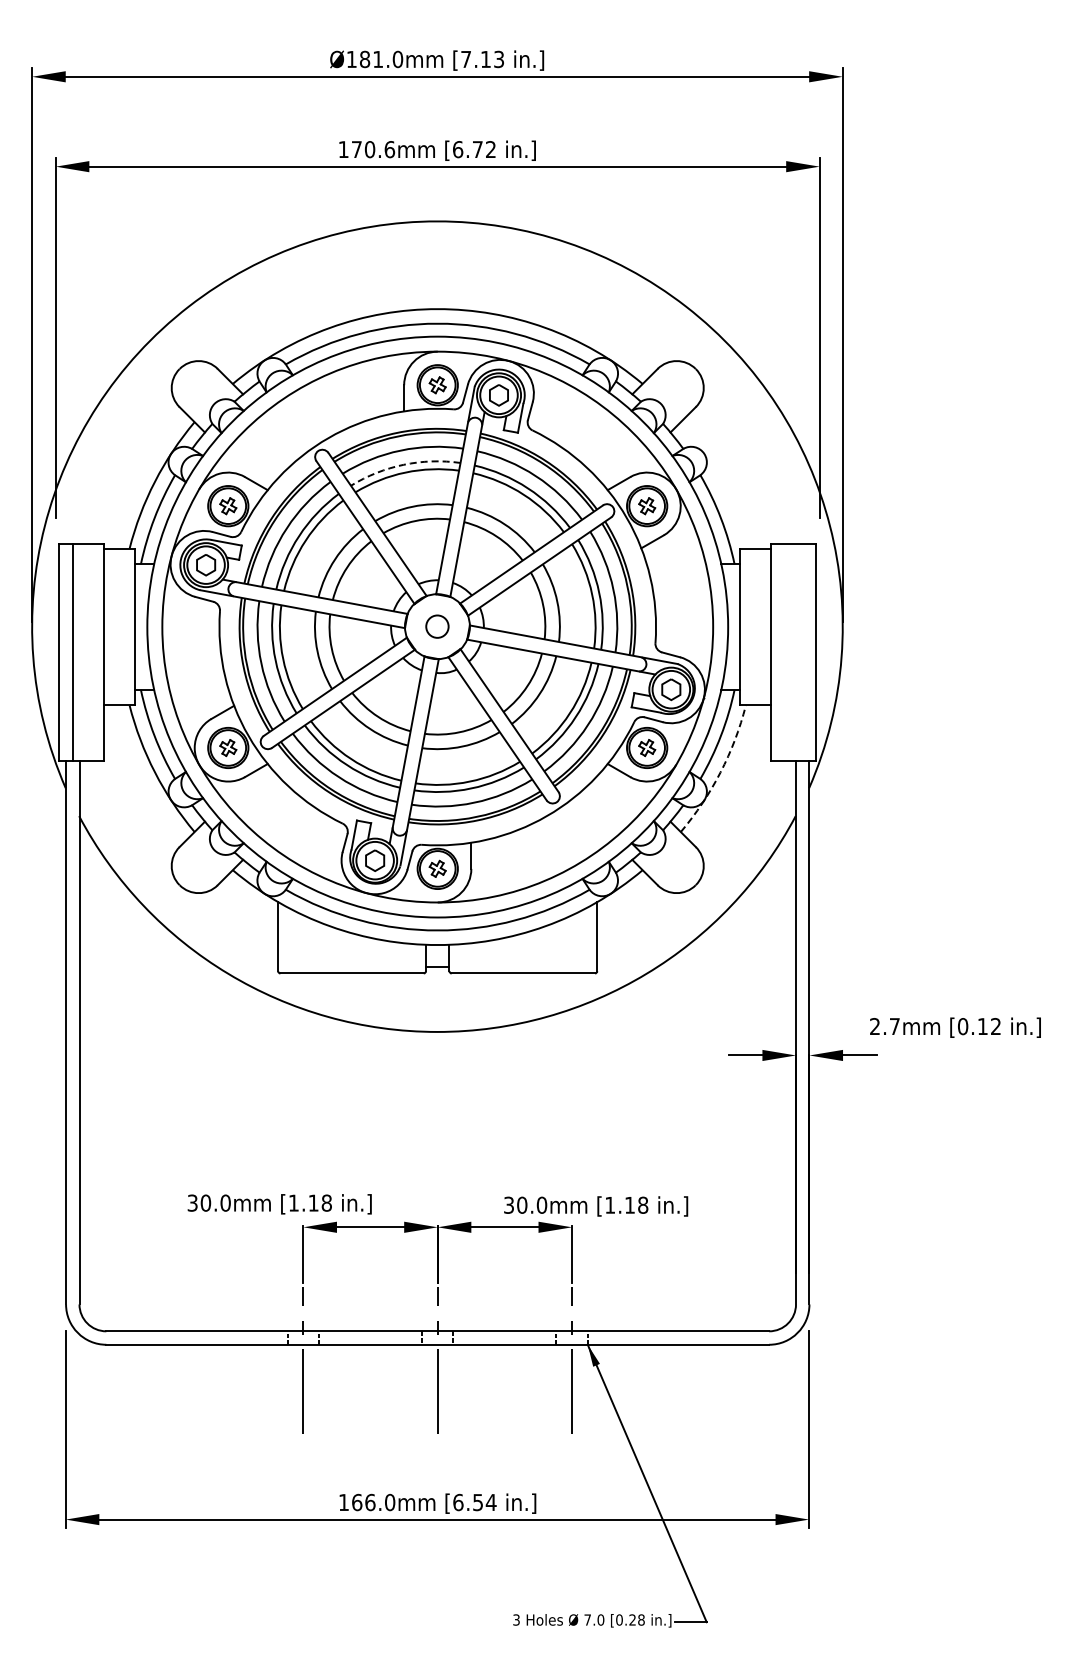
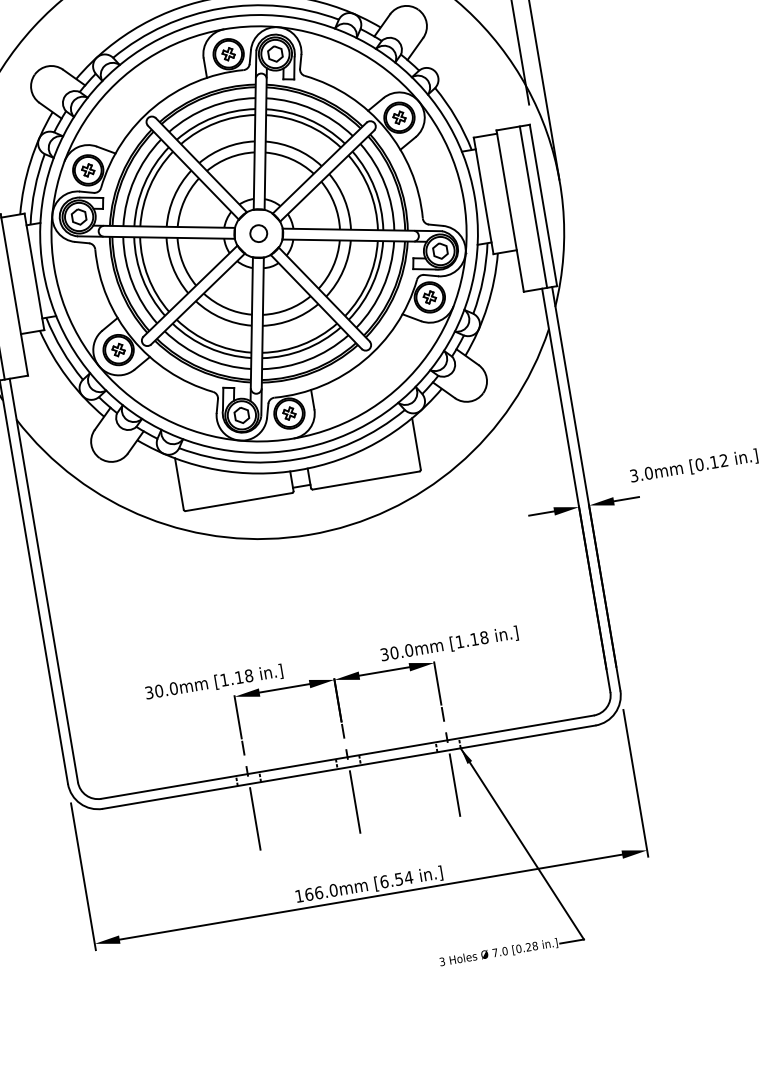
arc: (403, 464) -> (213, 117), dashed -> solid
line: (802, 652) -> (533, 206), added
arc: (720, 772) -> (487, 306), dashed -> solid
text: (885, 1026) -> (641, 474), 2.7mm -> 3.0mm

